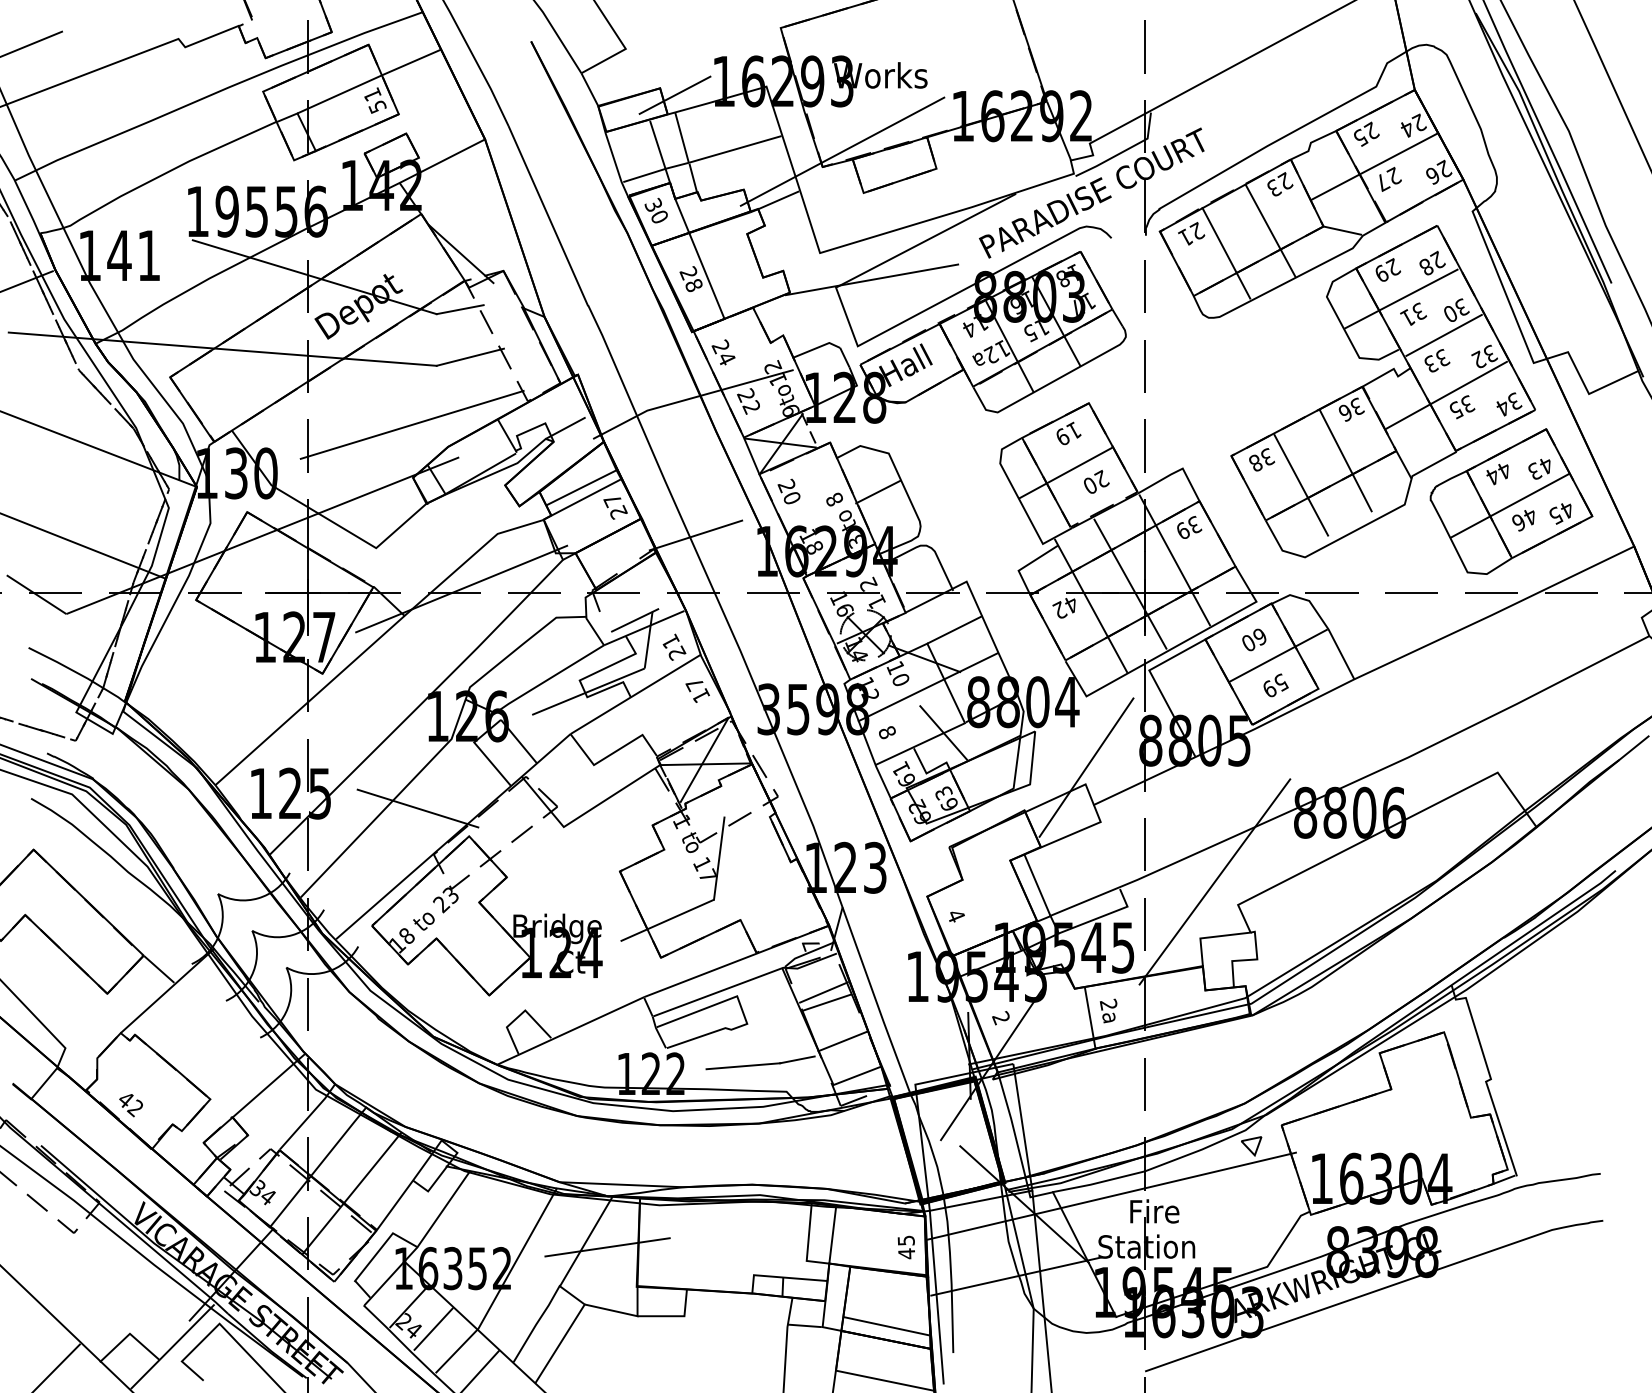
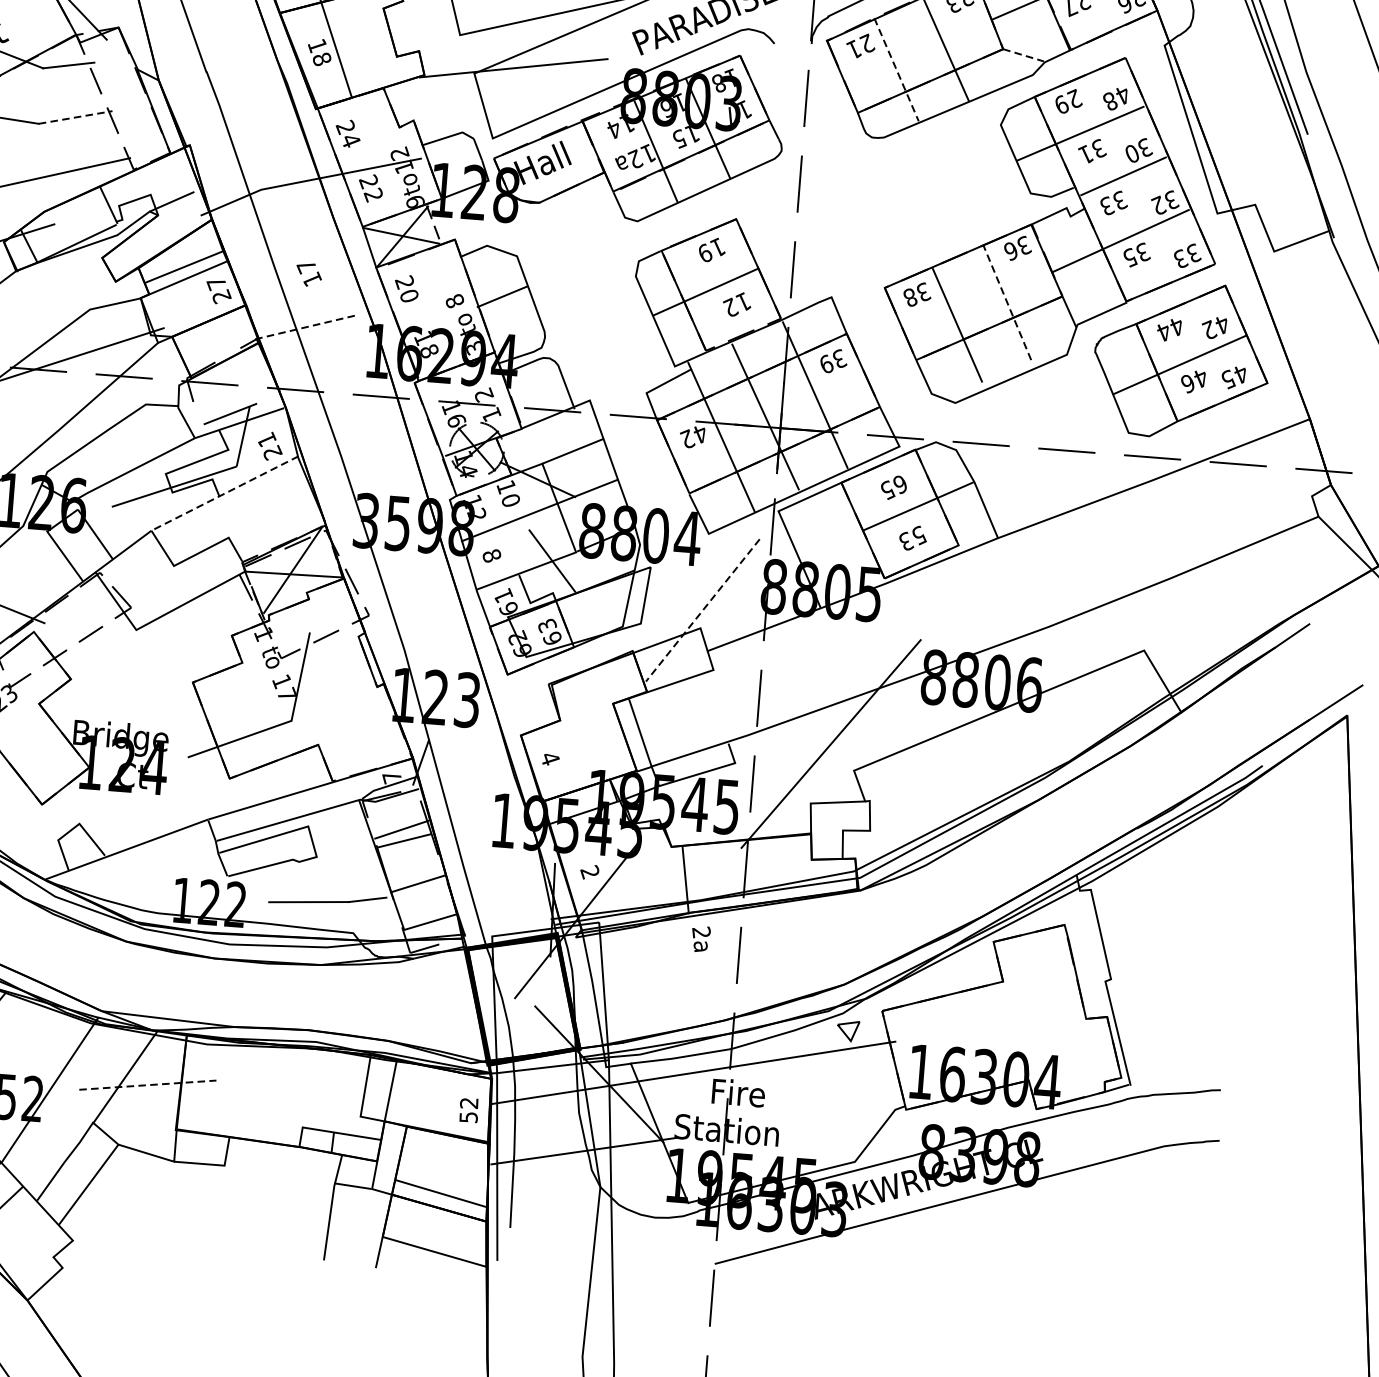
line: (1342, 230) -> (1023, 55), solid -> dashed
line: (1226, 253) -> (896, 69), solid -> dashed
text: (1437, 259) -> (1122, 94), 28 -> 48
text: (688, 273) -> (317, 45), 28 -> 18
line: (470, 357) -> (75, 117), solid -> dashed
text: (1503, 407) -> (1181, 258), 34 -> 33
line: (1345, 460) -> (1007, 302), solid -> dashed
text: (1534, 470) -> (1209, 329), 43 -> 42
text: (1095, 481) -> (736, 303), 20 -> 12
line: (695, 535) -> (302, 327), solid -> dashed
text: (1249, 642) -> (888, 489), 60 -> 65
text: (1270, 688) -> (907, 540), 59 -> 53
text: (697, 691) -> (308, 274), moved
line: (635, 694) -> (224, 493), solid -> dashed
line: (1086, 767) -> (702, 610), solid -> dashed
text: (1108, 1010) -> (700, 938), moved
line: (607, 1247) -> (147, 1085), solid -> dashed
text: (906, 1247) -> (468, 1110), 45 -> 52

